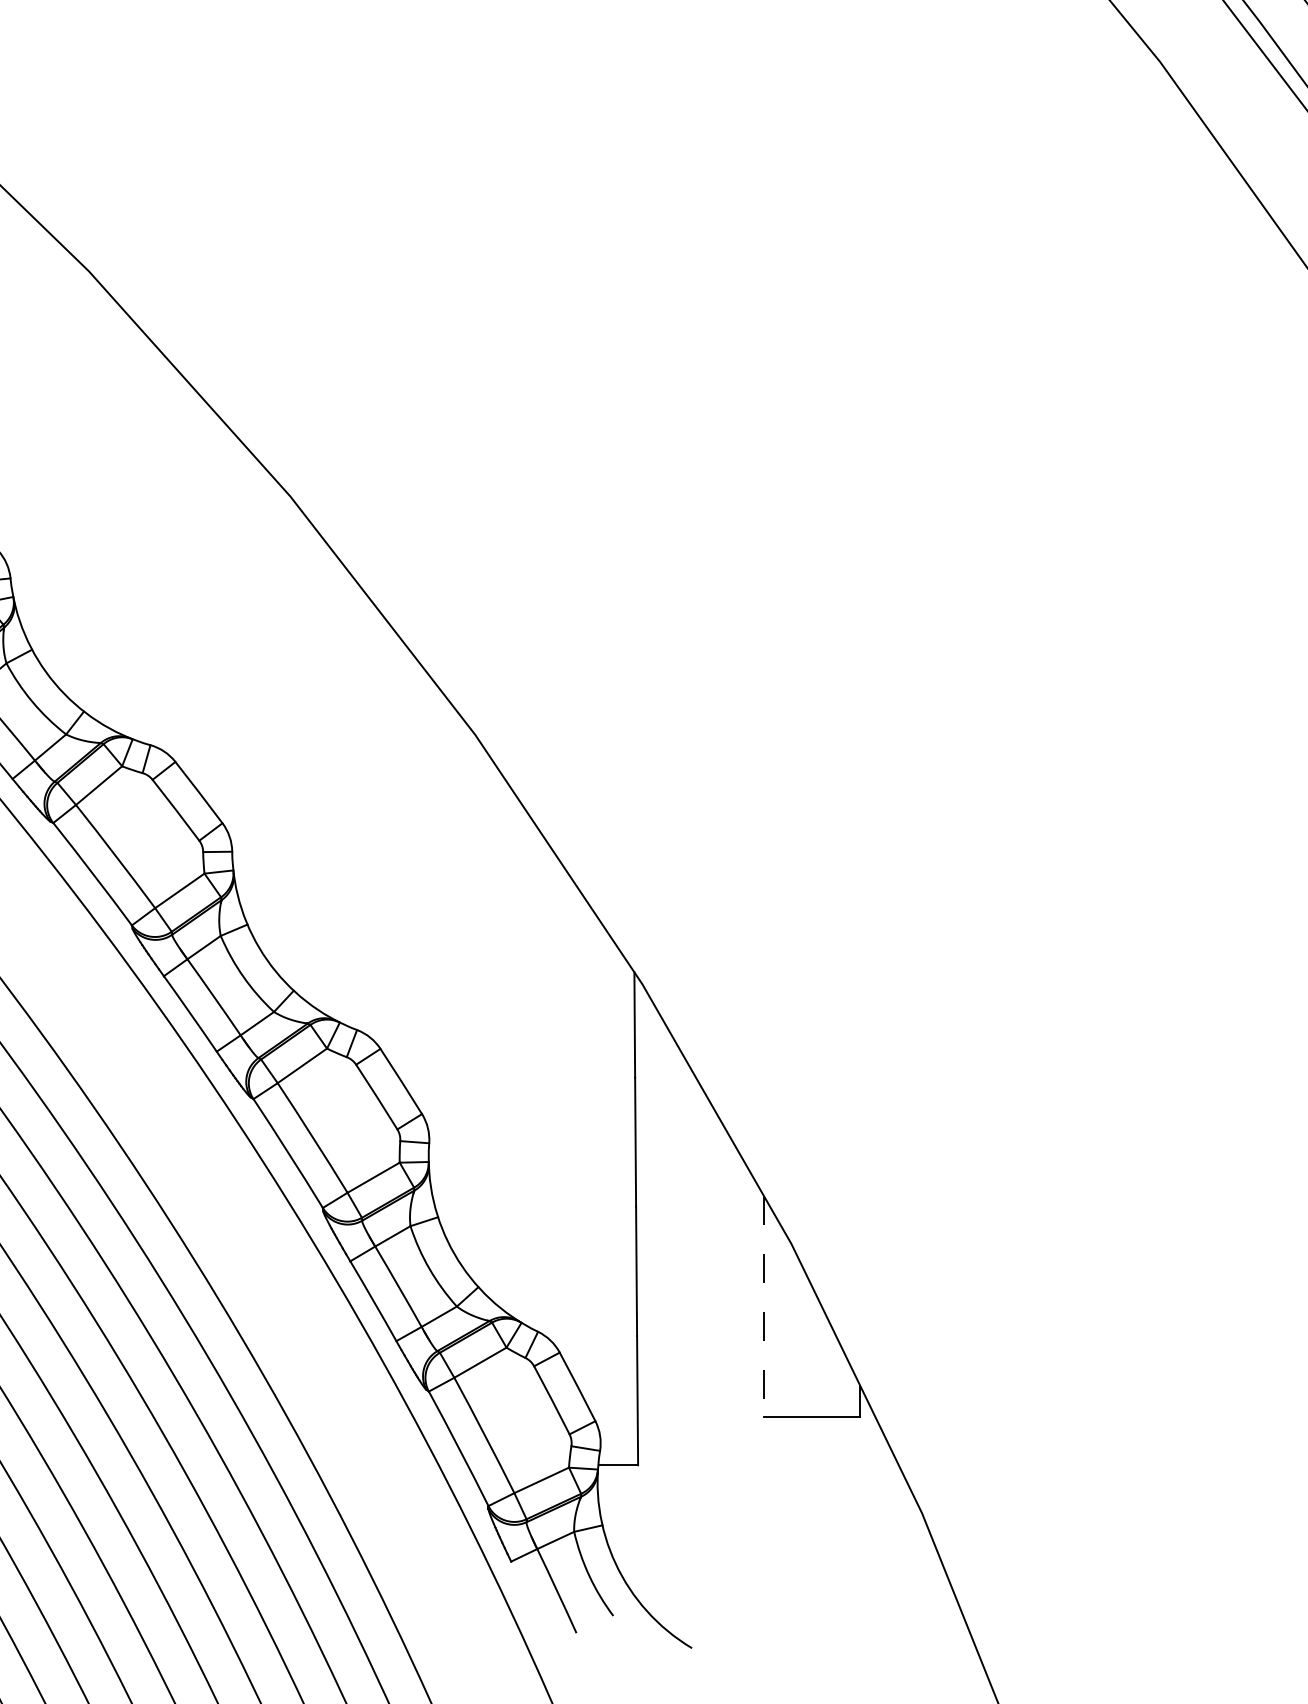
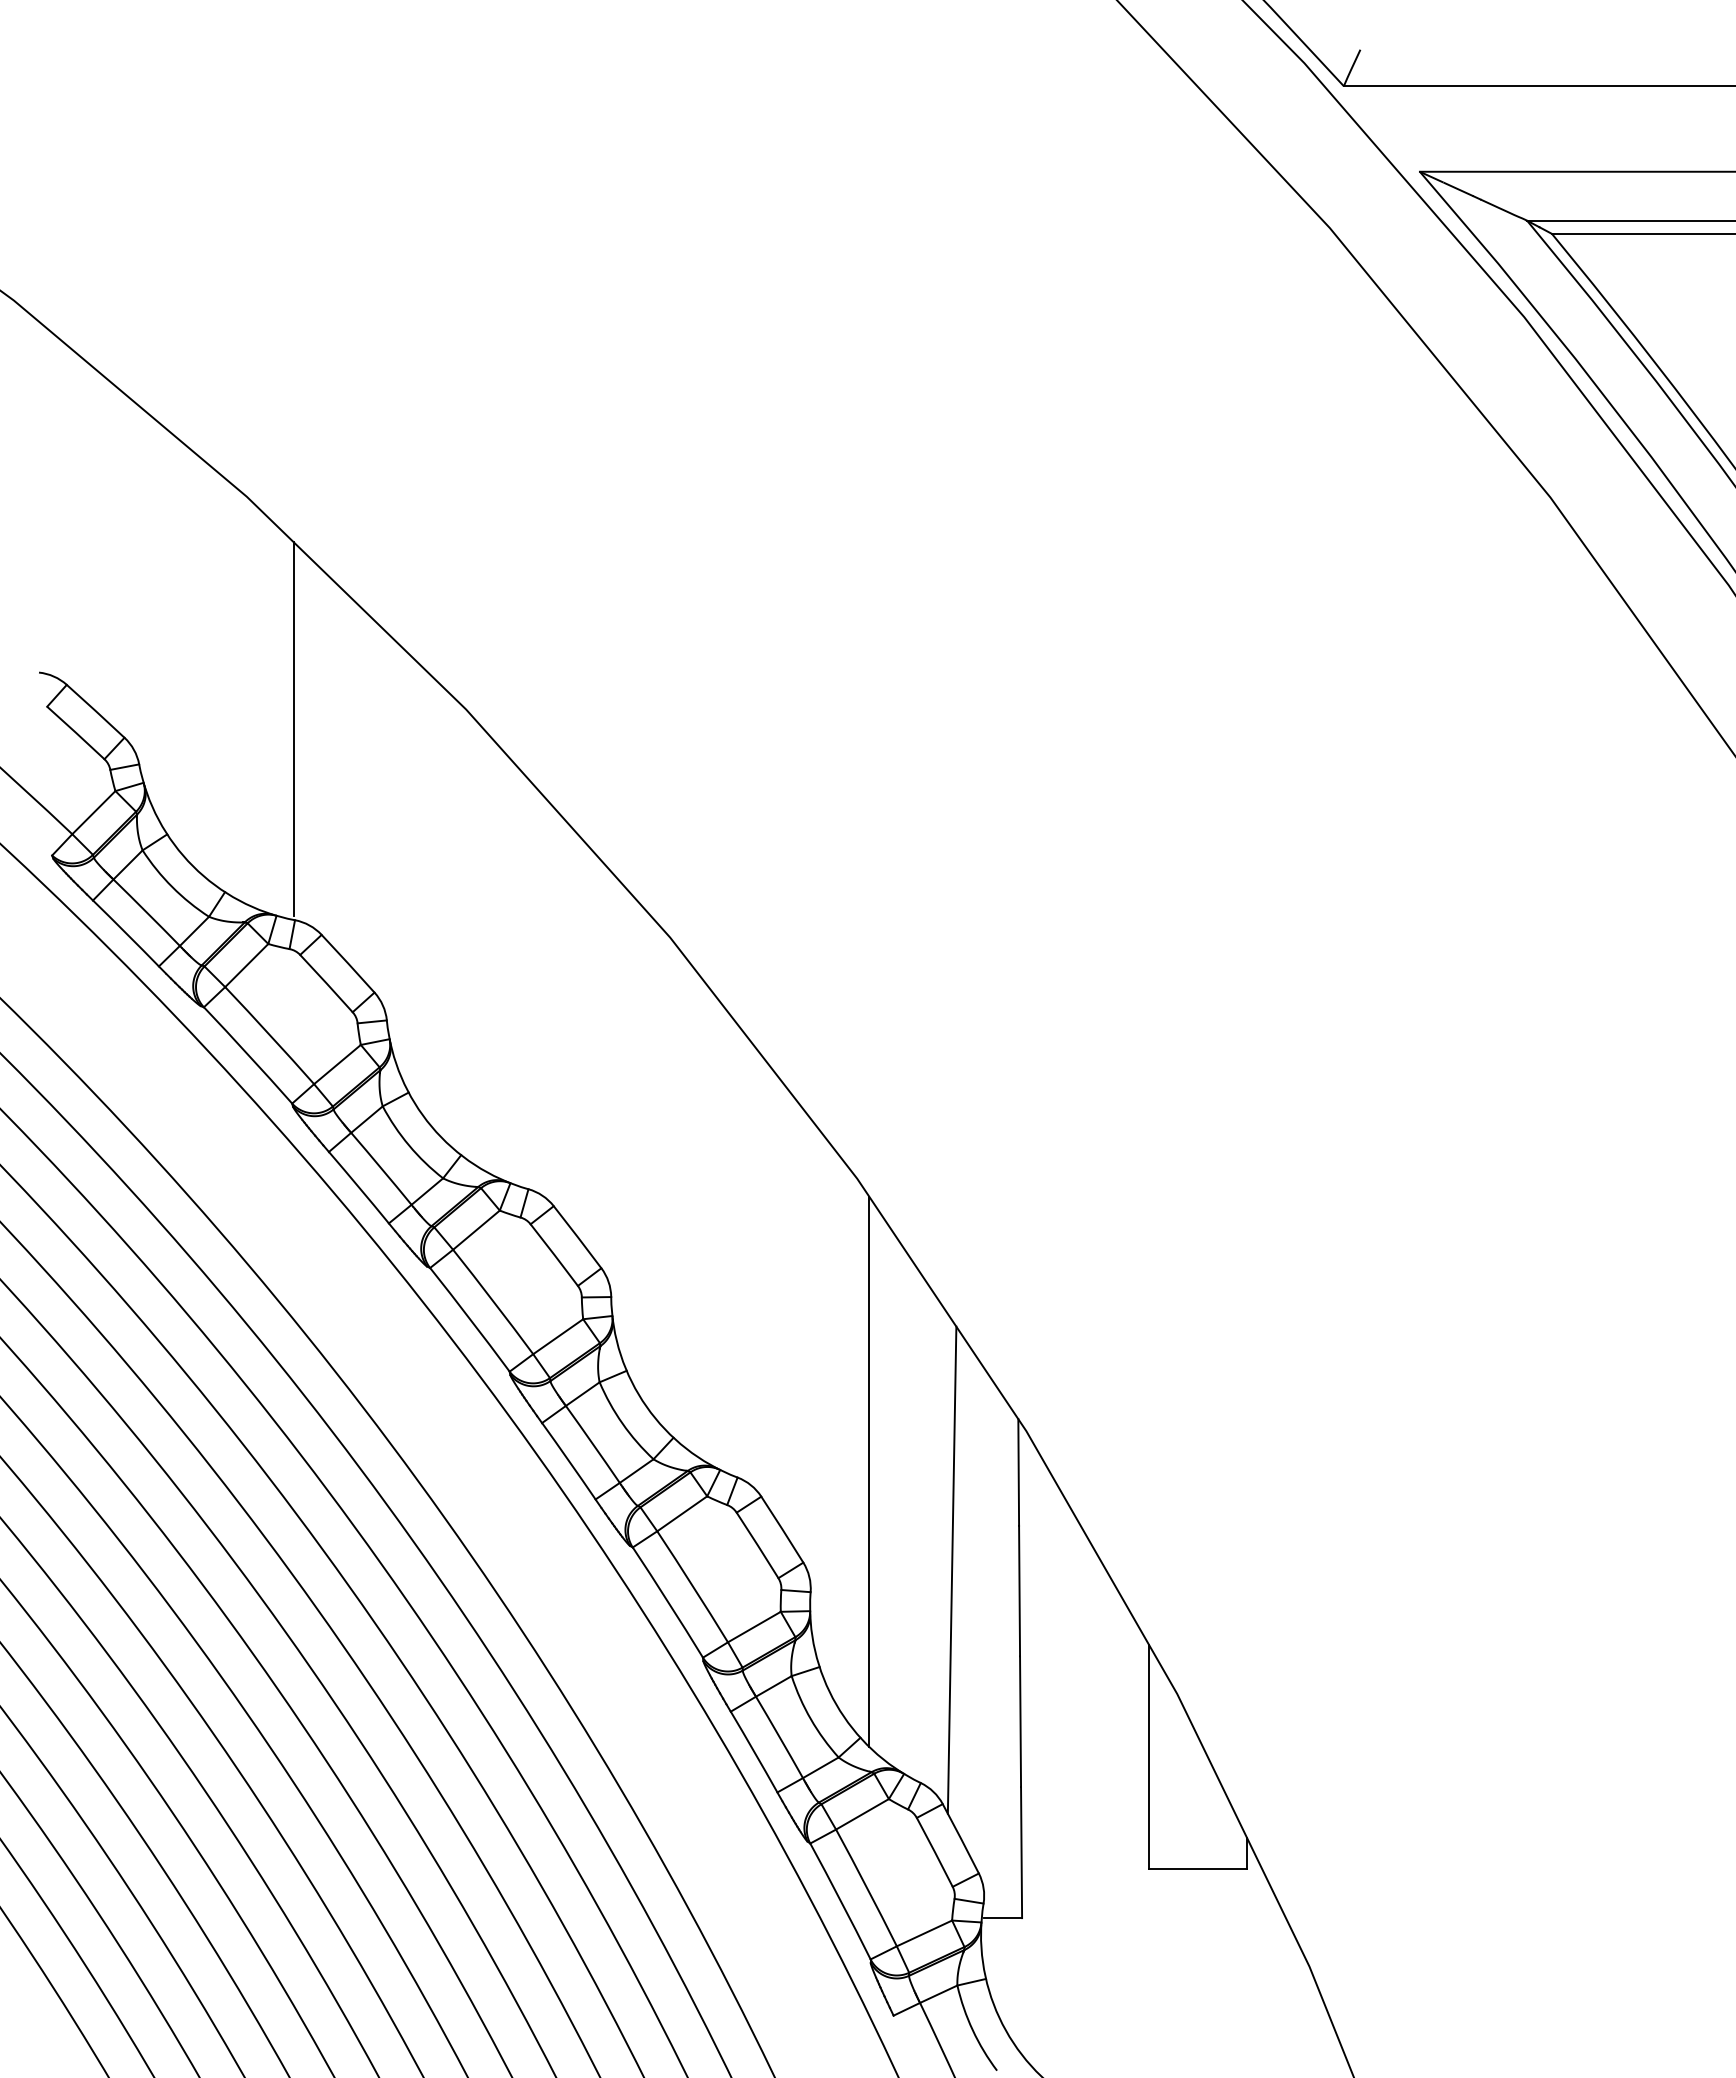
line: (487, 1024) -> (869, 1471), added
line: (568, 1120) -> (951, 1569), added
line: (763, 1306) -> (1149, 1757), dashed -> solid

